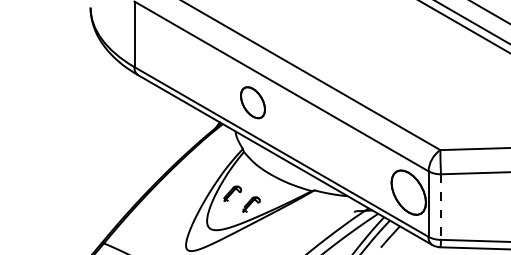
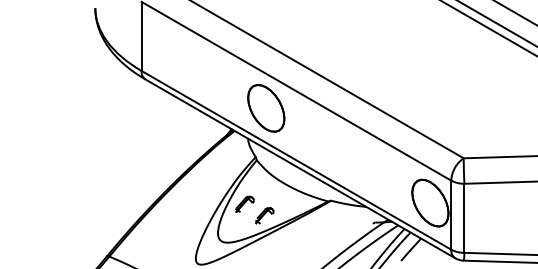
part: (253, 102) -> (266, 108), size x1.43
line: (441, 207) -> (464, 218), dashed -> solid

